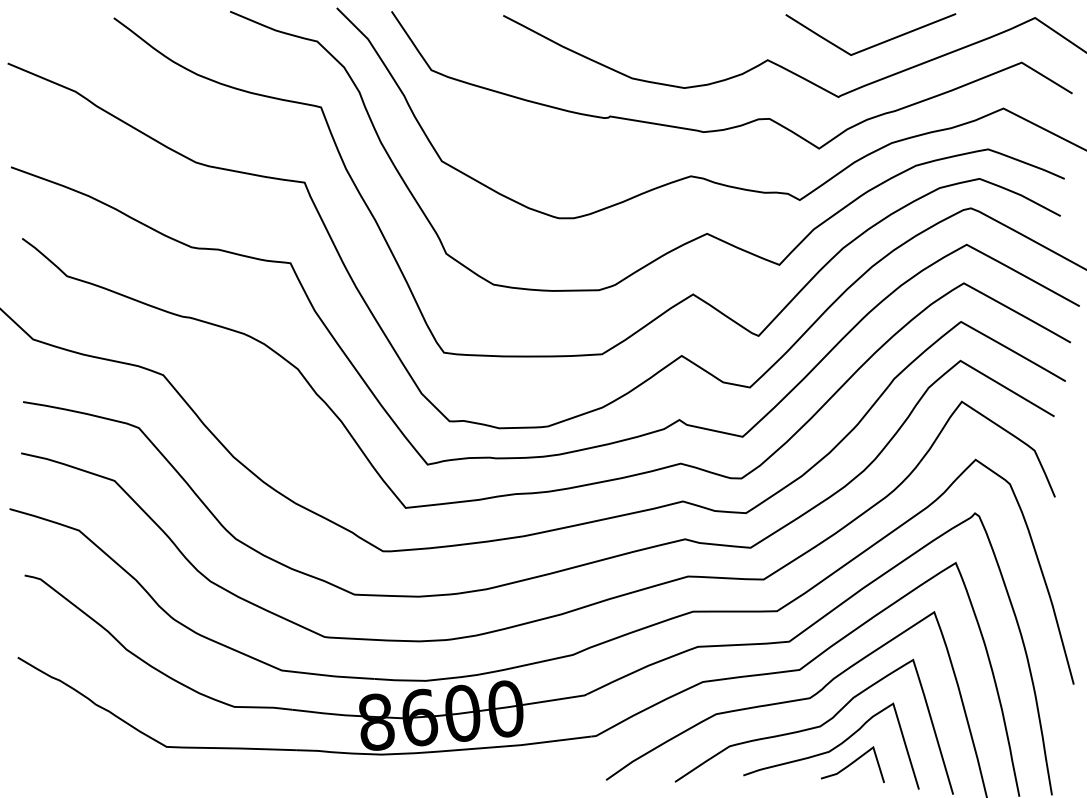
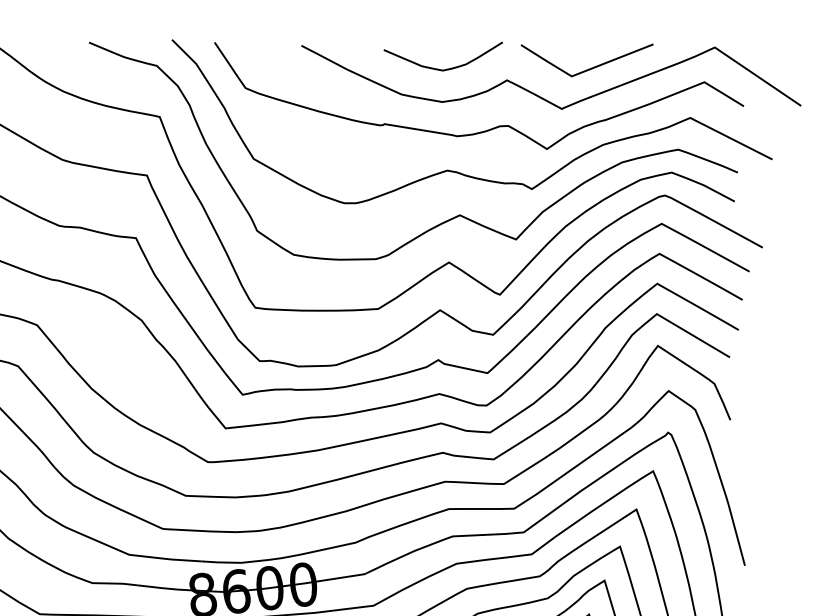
curve: (689, 45) -> (446, 68), added

